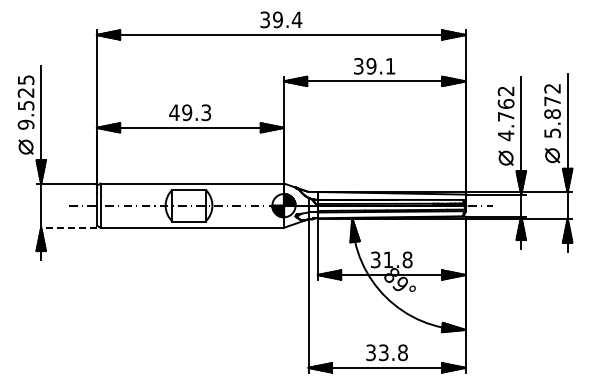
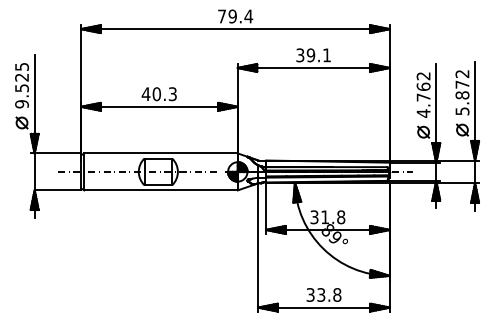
text: (264, 19) -> (221, 16), 39.4 -> 79.4
text: (187, 112) -> (157, 93), 49.3 -> 40.3
line: (69, 227) -> (58, 190), dashed -> solid

